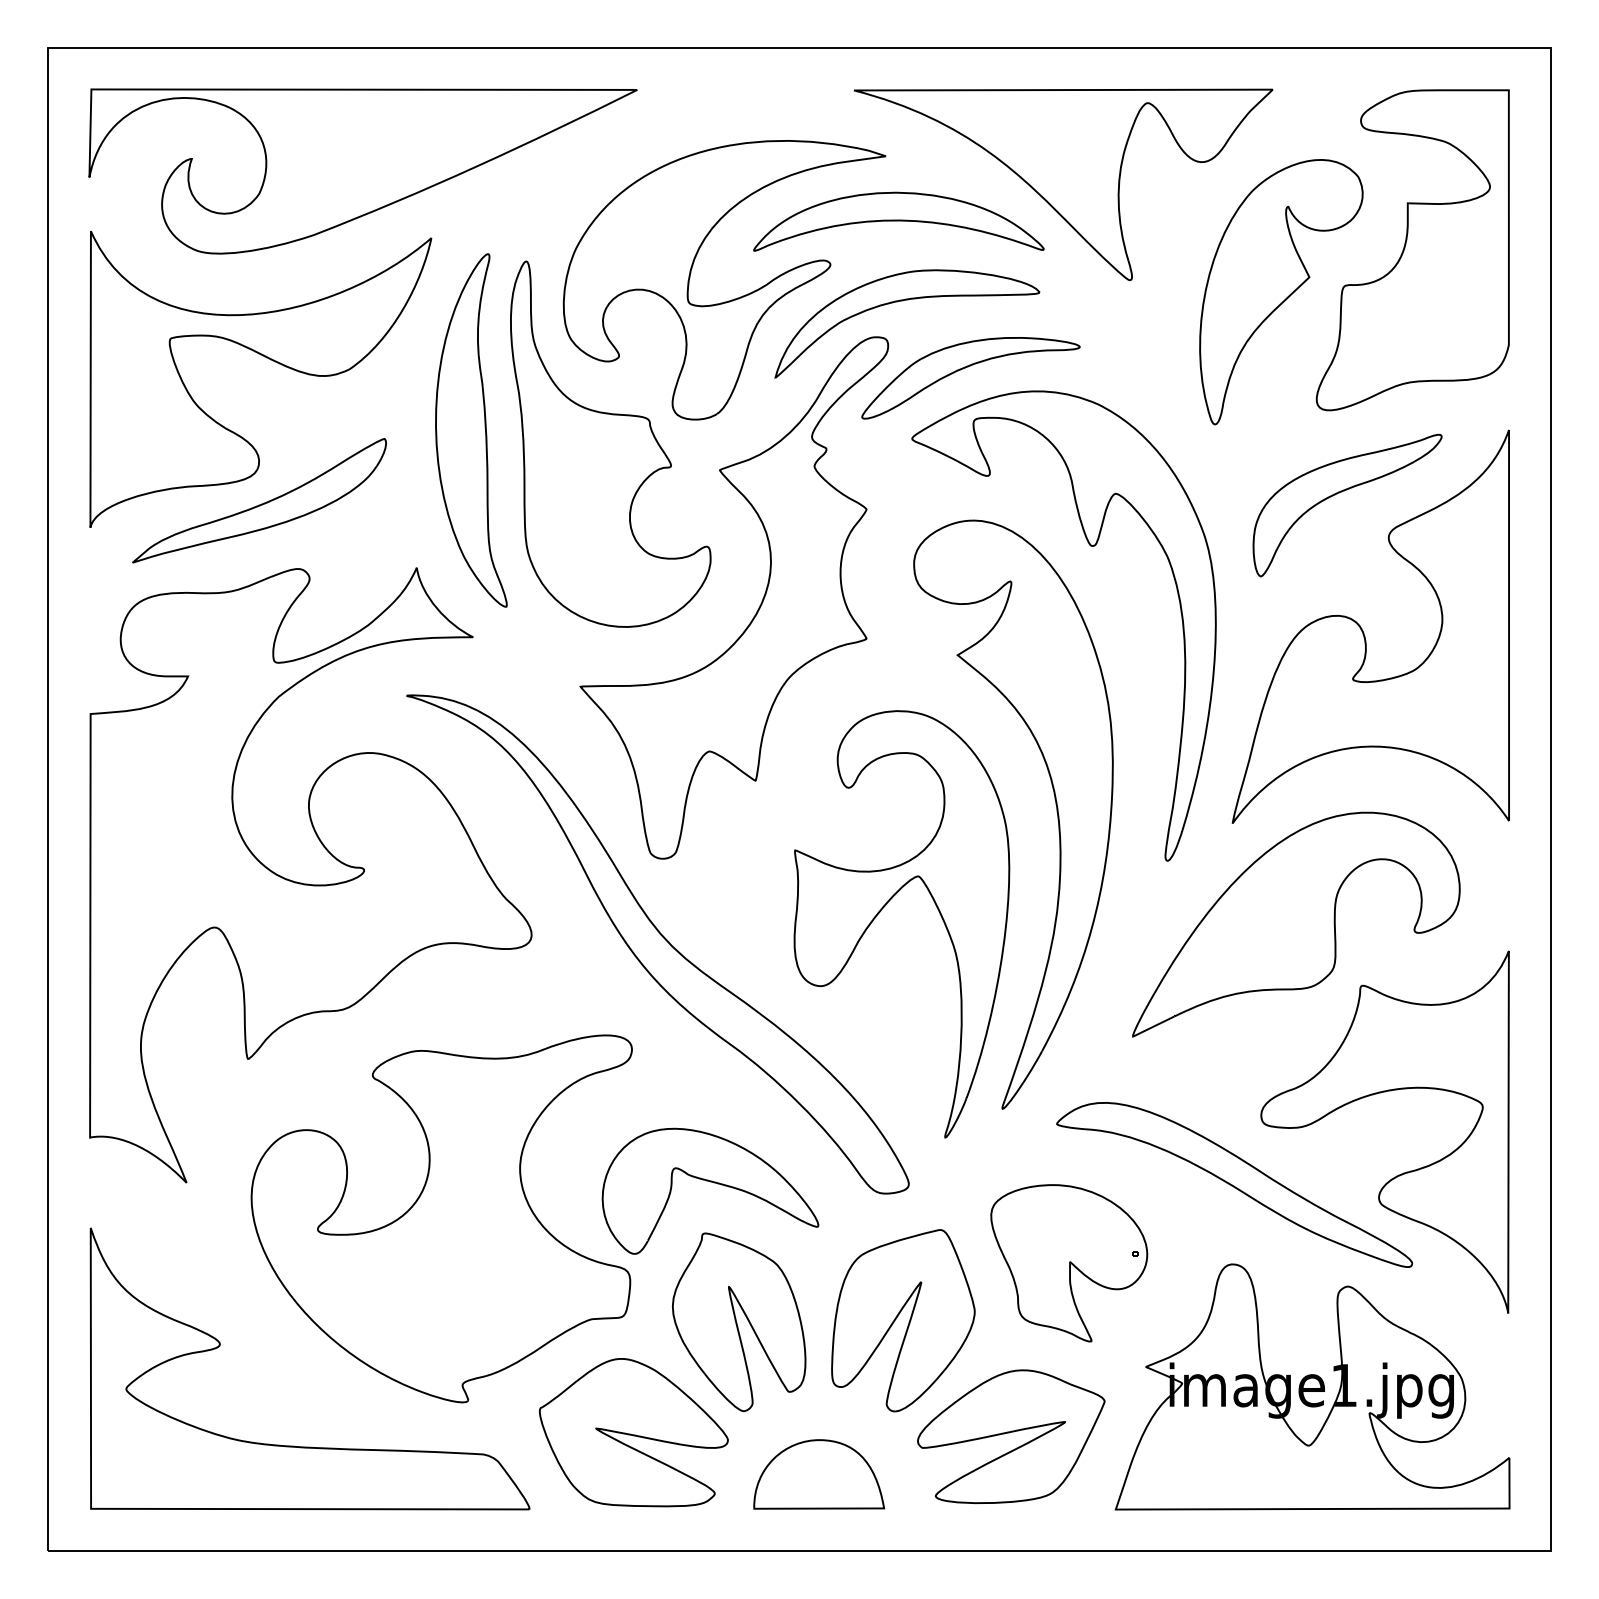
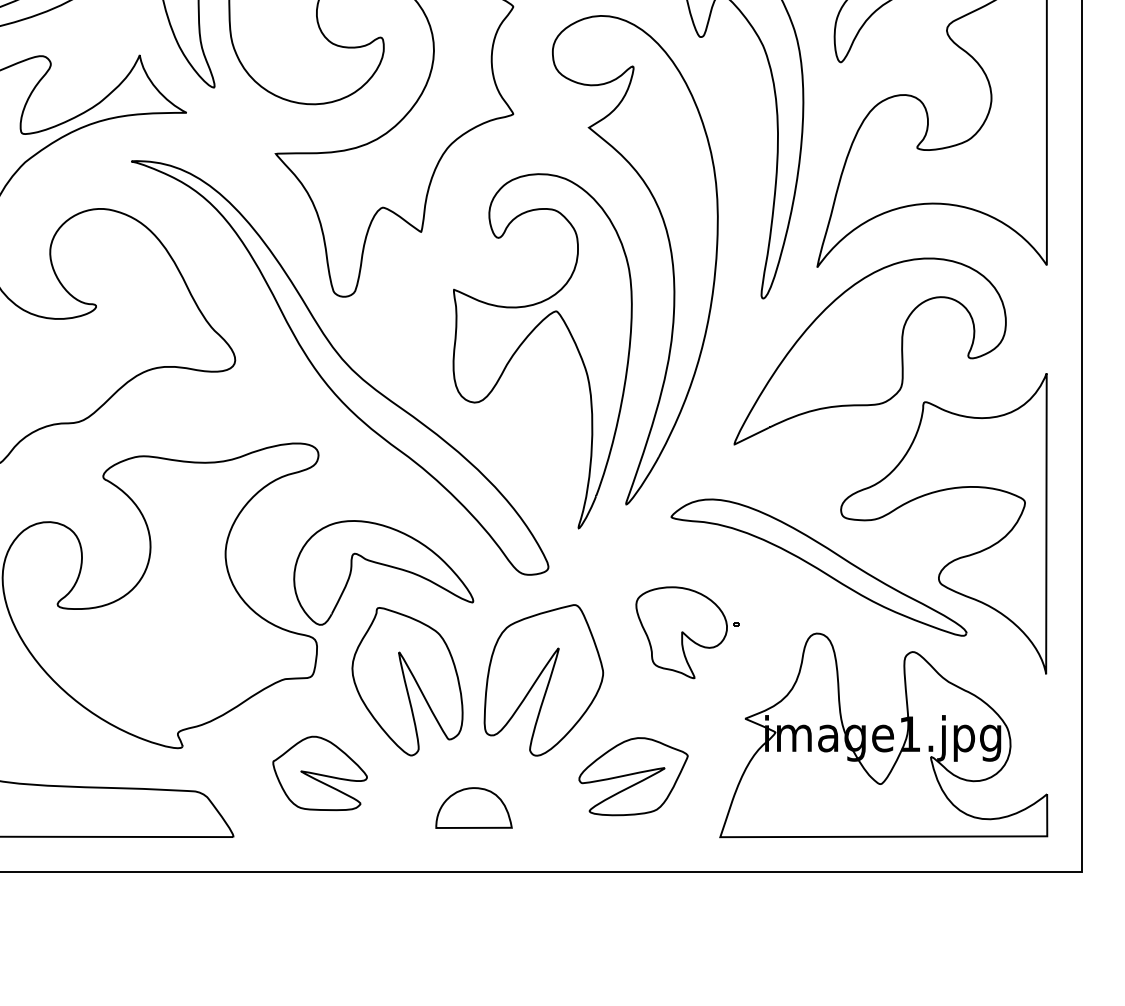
part: (1069, 1263) -> (681, 632), size x0.7
part: (633, 1432) -> (319, 773), size x0.6
part: (1011, 1436) -> (633, 776), size x0.7
part: (819, 1474) -> (474, 808), size x0.7

